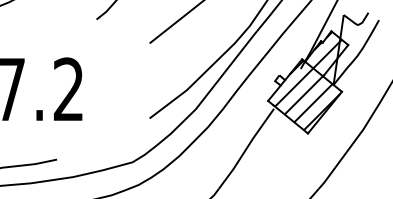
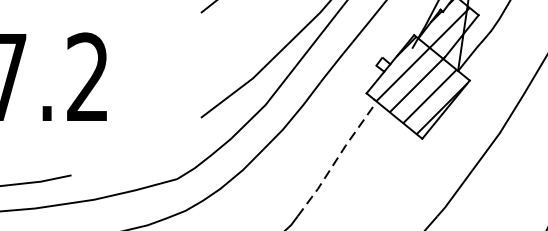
line: (246, 148) -> (336, 159), solid -> dashed

